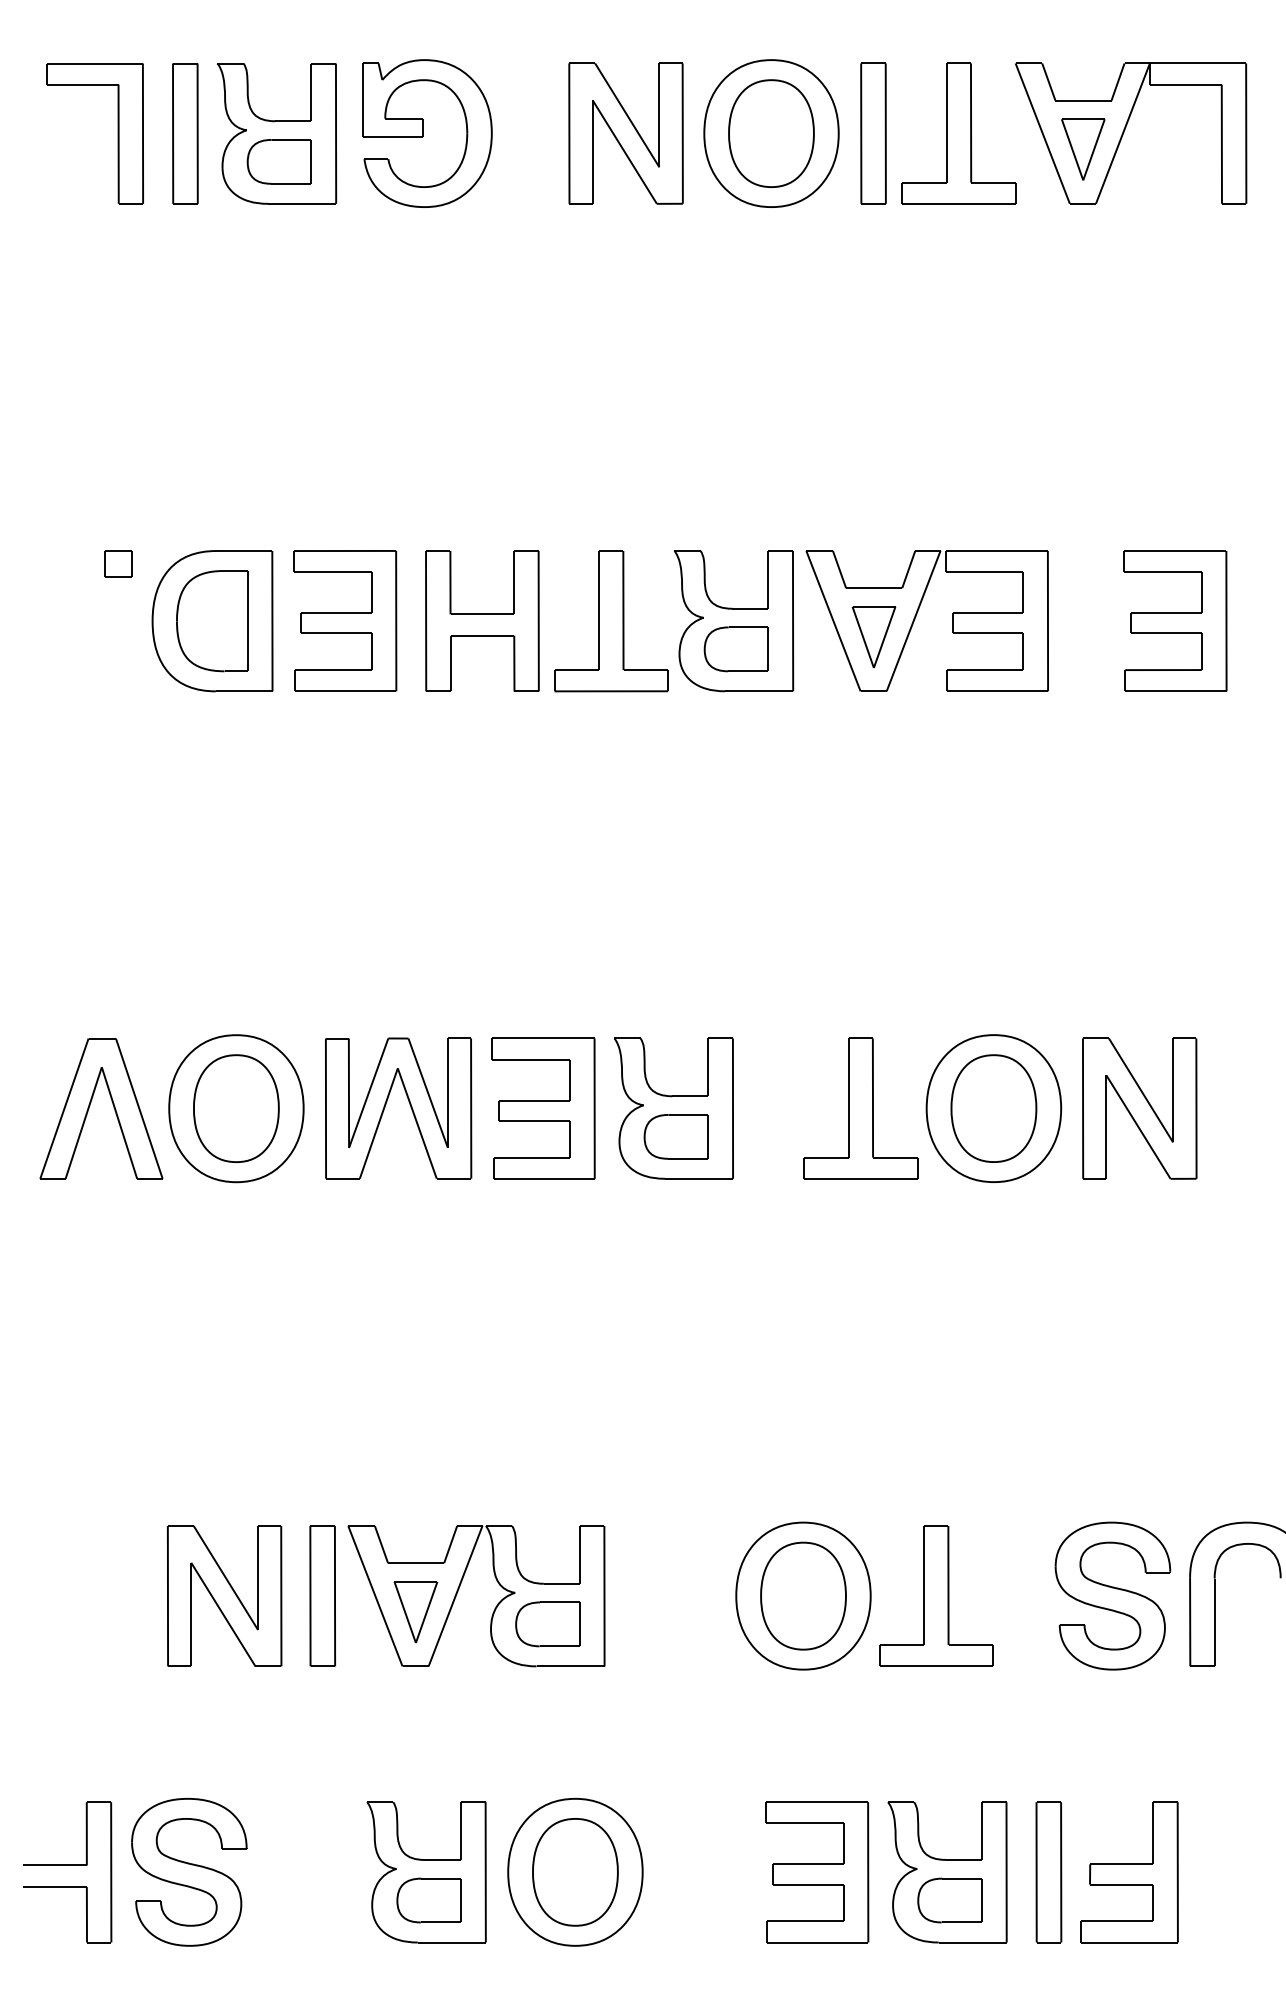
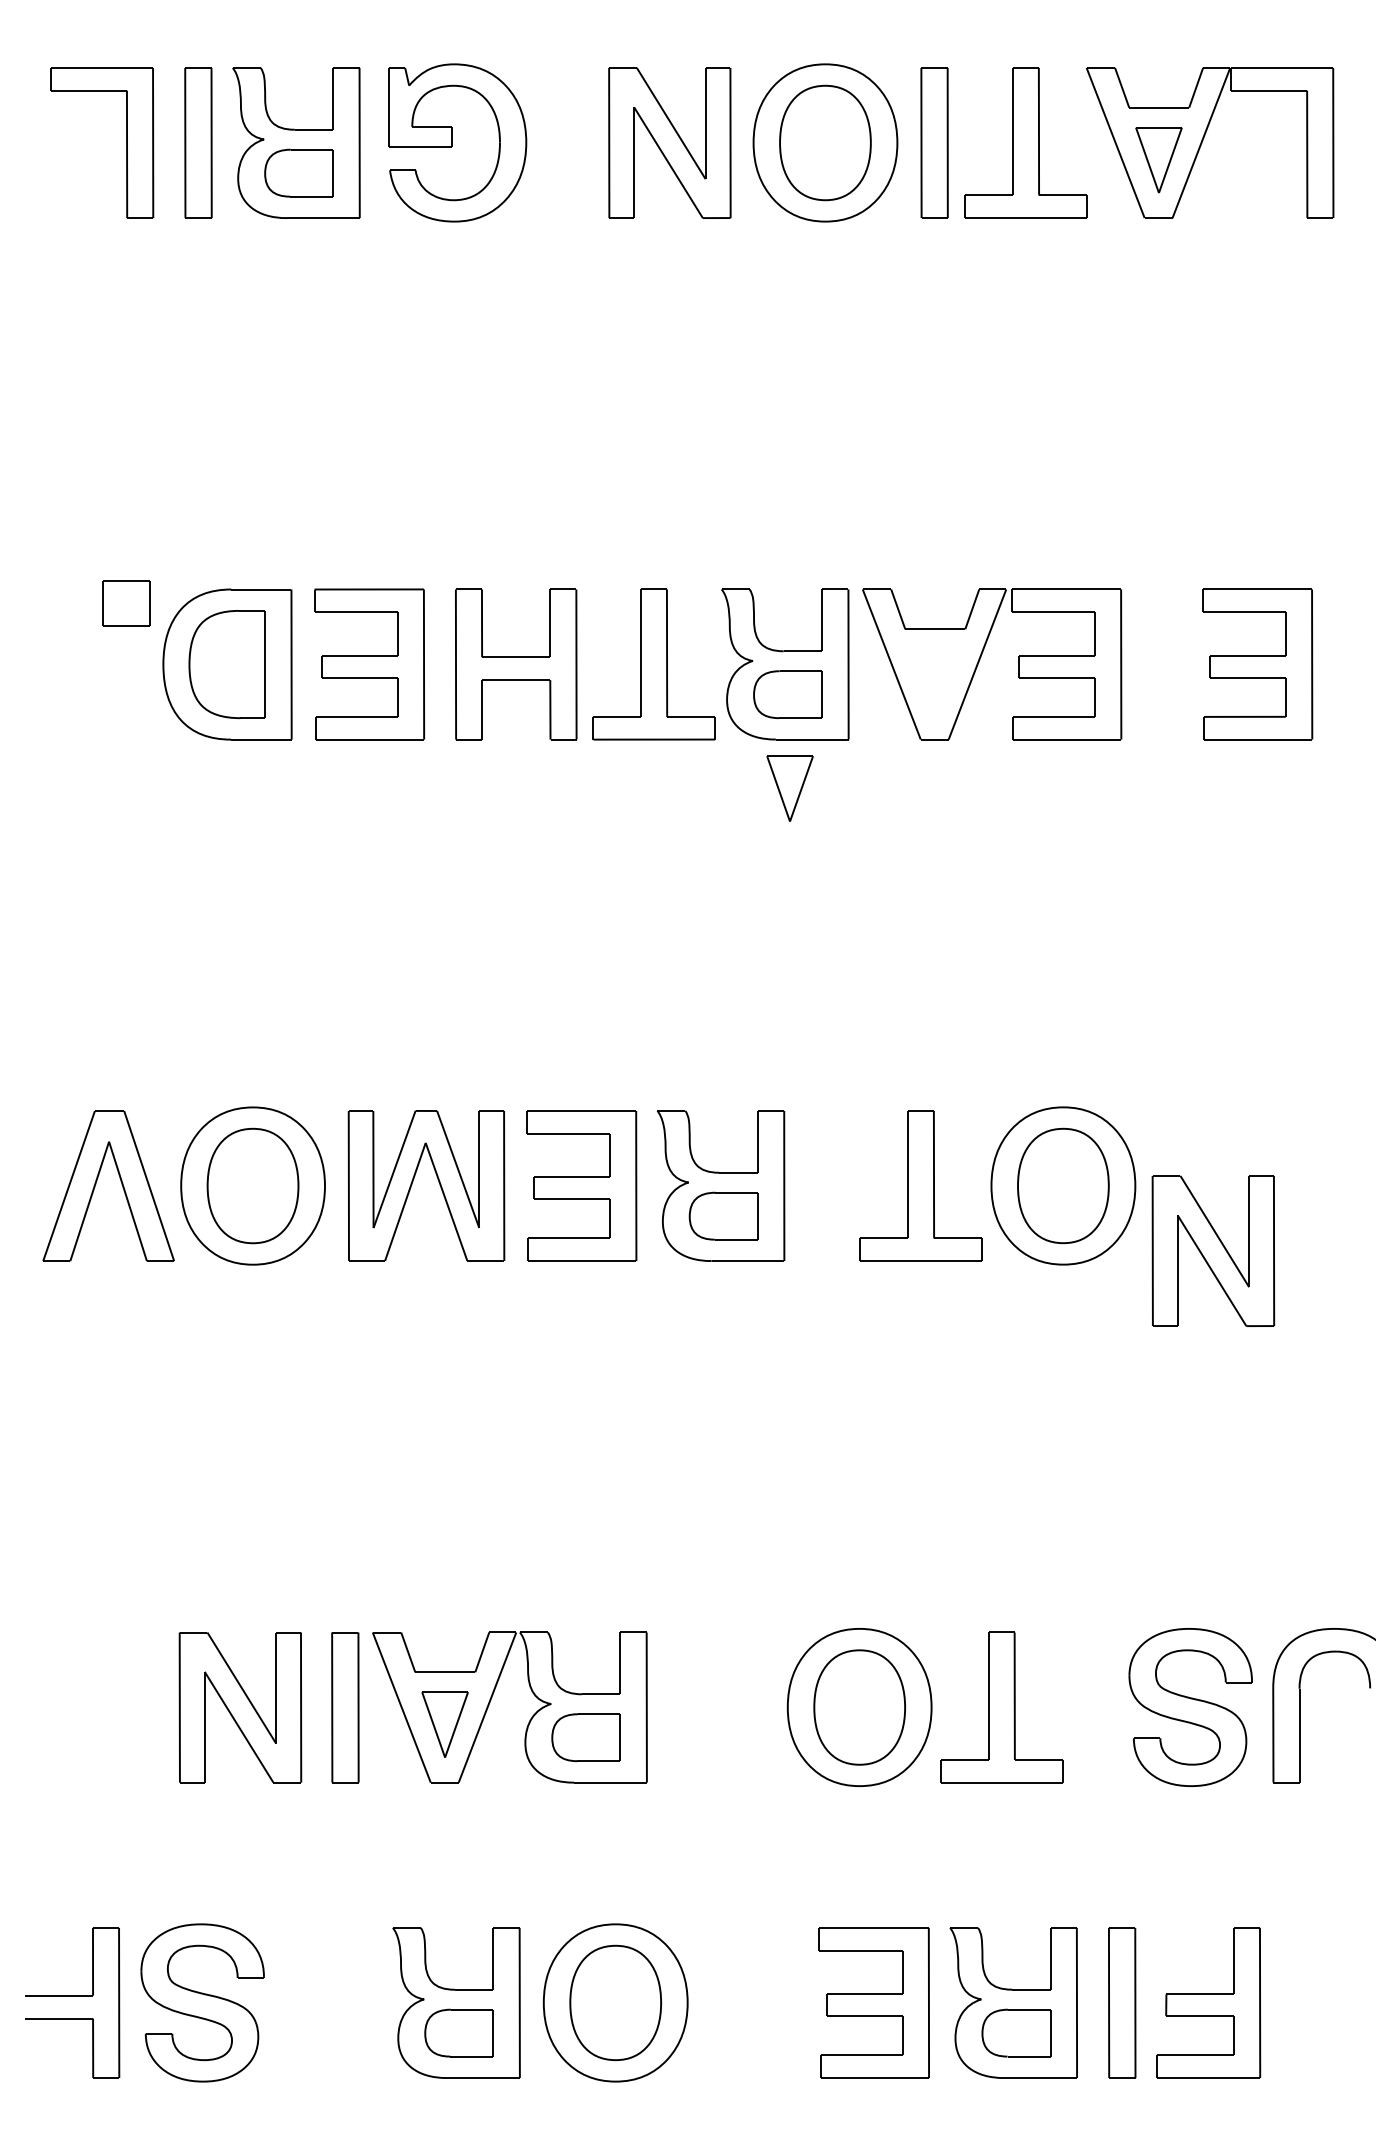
part: (118, 564) -> (126, 603), size x1.6
part: (873, 637) -> (789, 788), moved
part: (1139, 1108) -> (1213, 1250), moved

